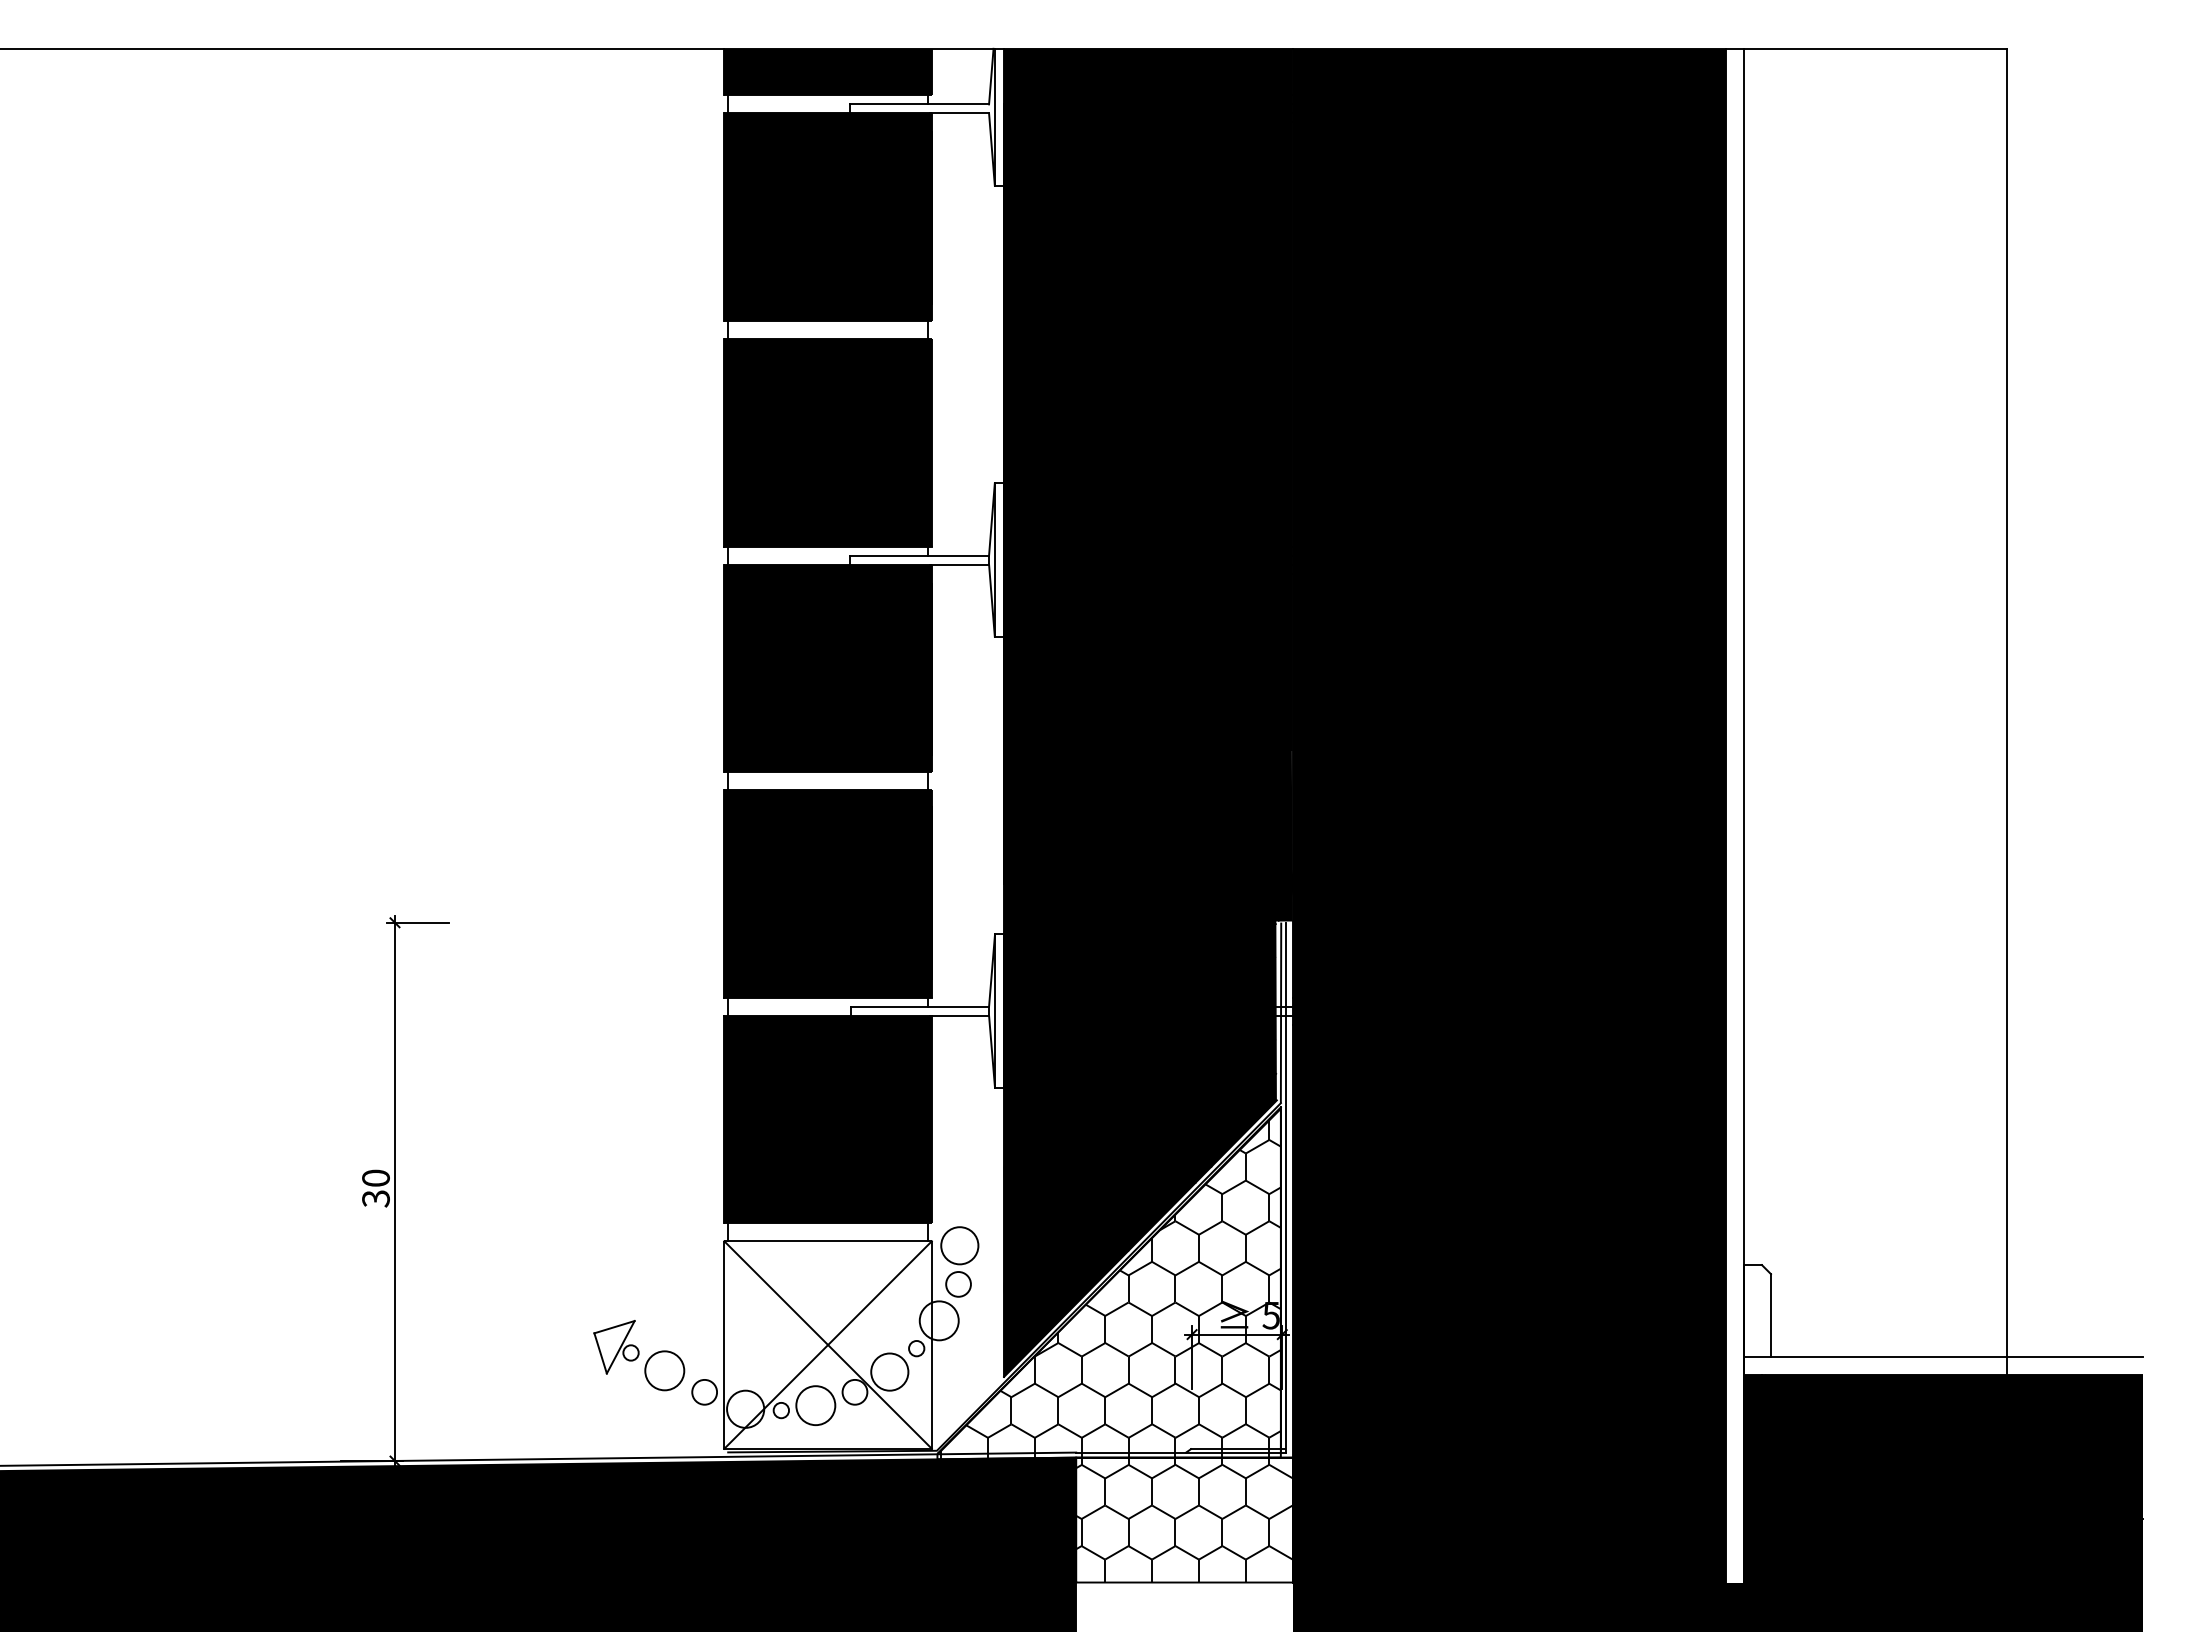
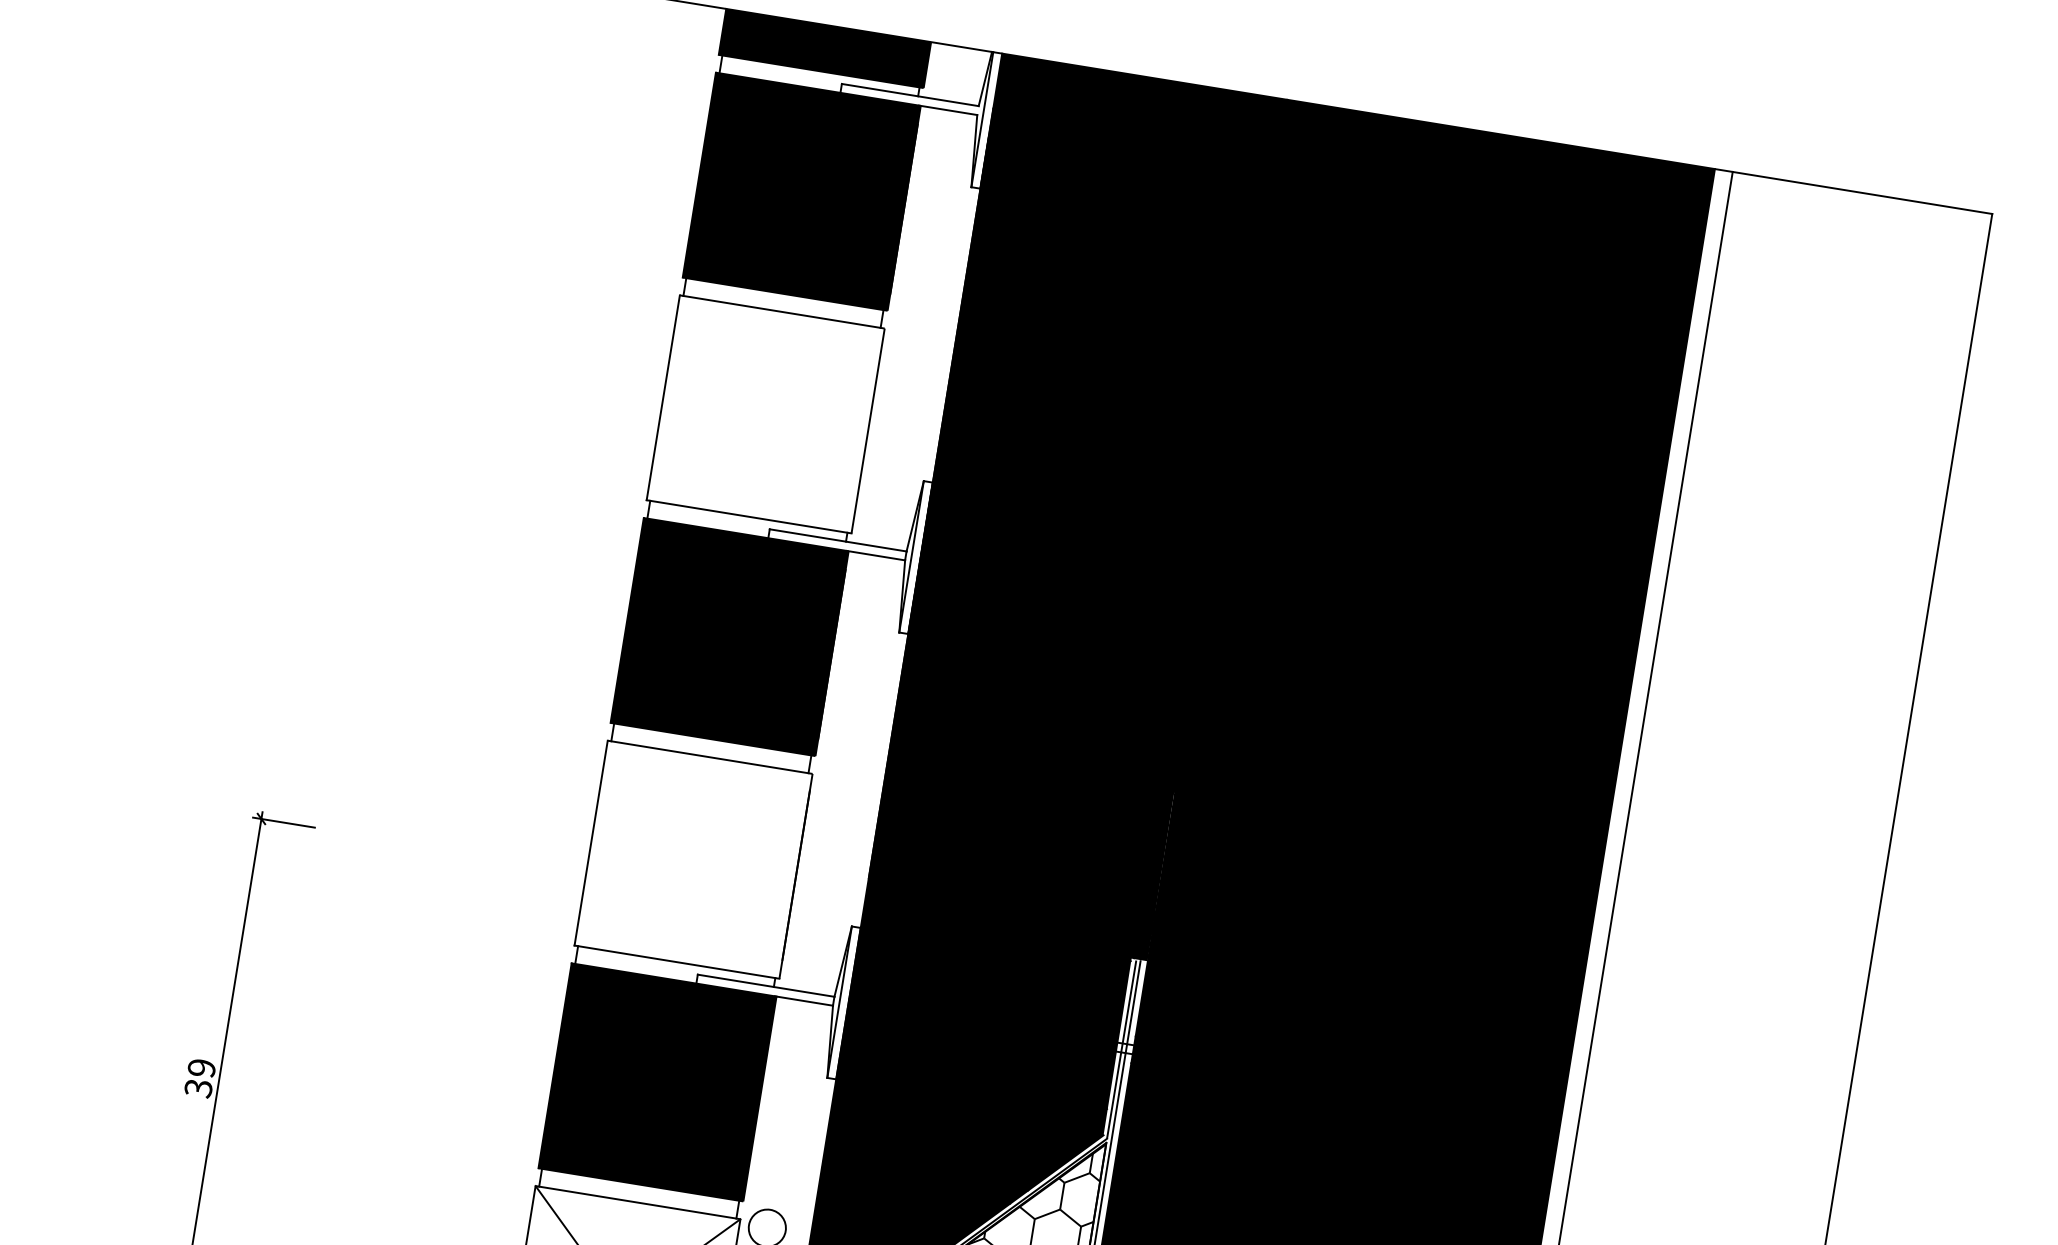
fill: (827, 442) -> (765, 414), removed
fill: (827, 893) -> (693, 859), removed
text: (375, 1177) -> (201, 1067), 30 -> 39

